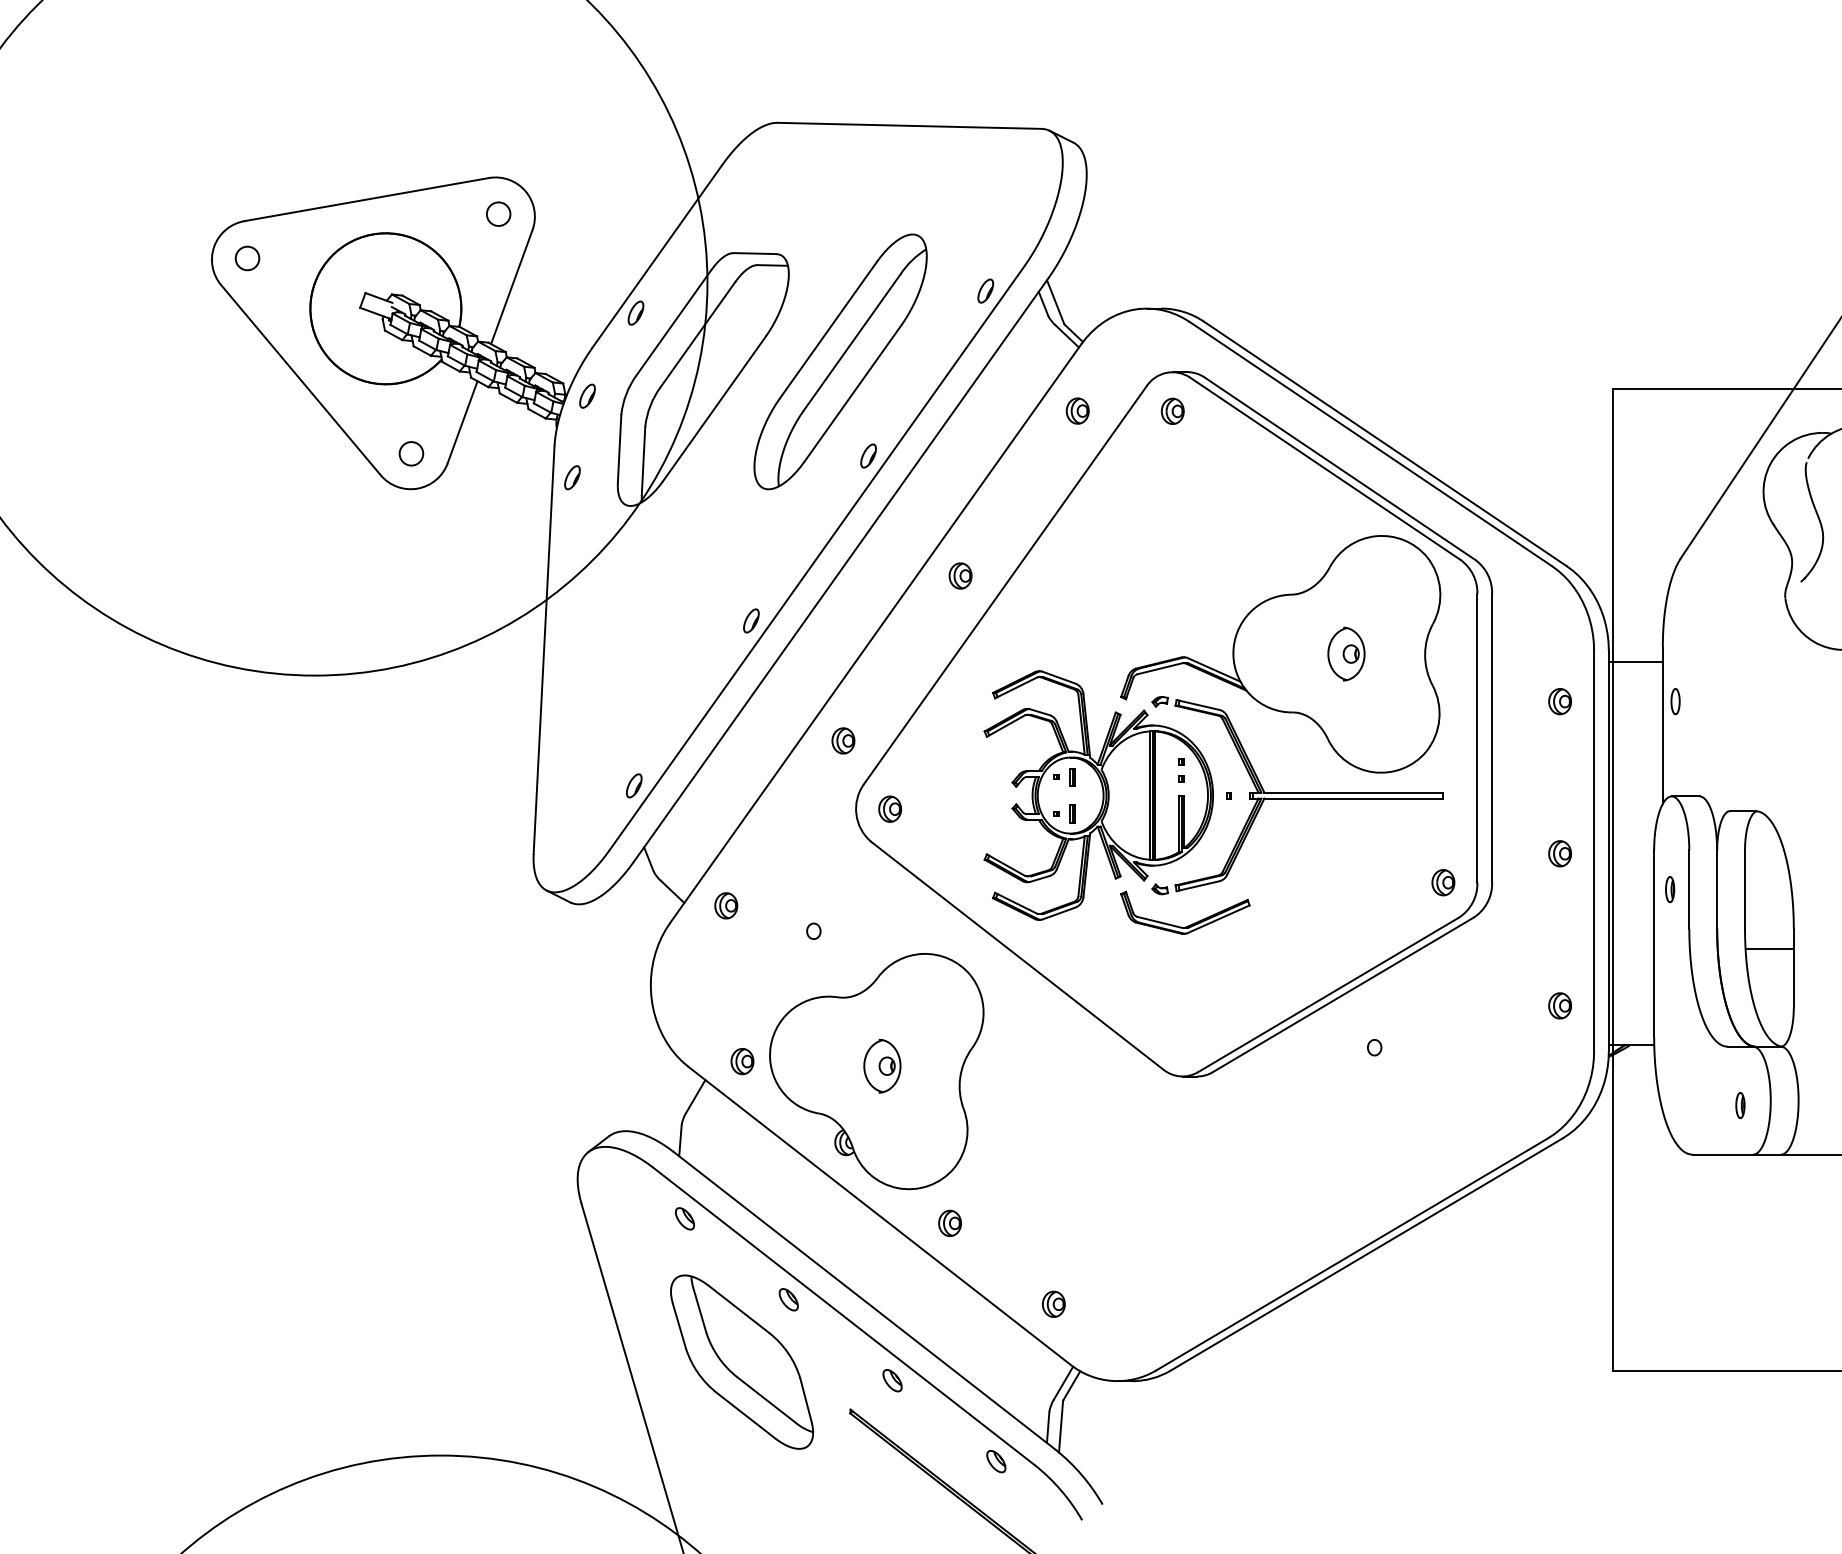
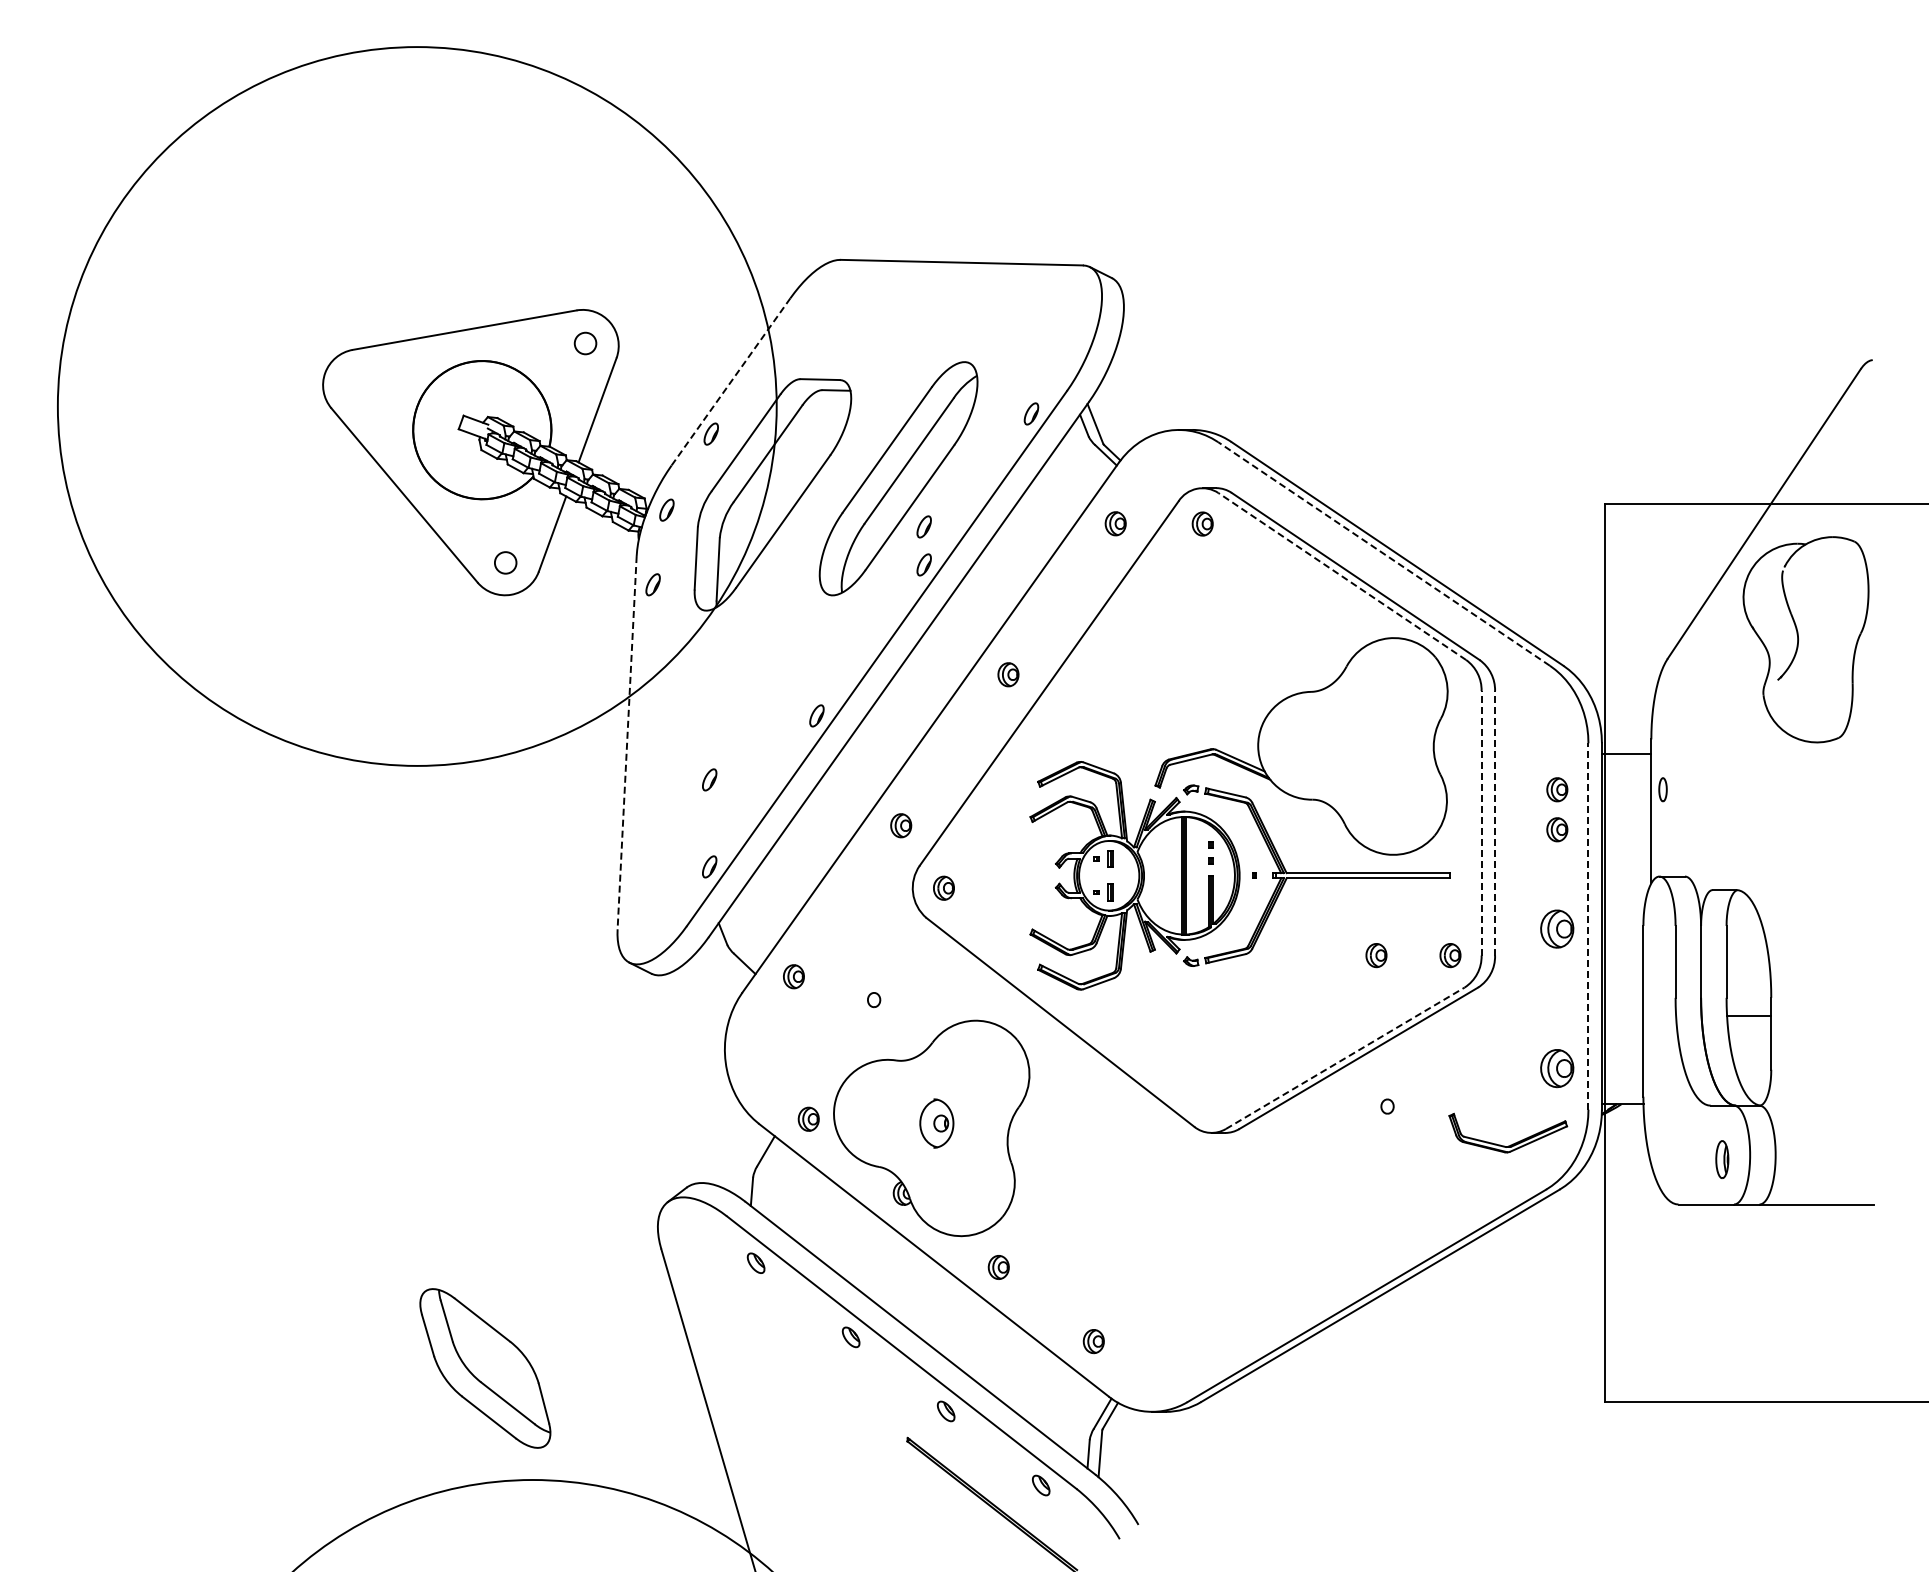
line: (658, 255) -> (731, 381), solid -> dashed
circle: (247, 257) -> (355, 383), removed
part: (867, 414) -> (923, 526), added
line: (1371, 443) -> (1384, 553), solid -> dashed
line: (1324, 468) -> (1341, 576), solid -> dashed
line: (544, 649) -> (627, 742), solid -> dashed
part: (1346, 654) -> (1361, 746), removed
part: (634, 690) -> (709, 779), added
line: (1477, 737) -> (1481, 822), solid -> dashed
line: (1492, 737) -> (1495, 822), solid -> dashed
part: (1560, 745) -> (1557, 829), added
line: (1594, 850) -> (1588, 926), solid -> dashed
part: (1560, 853) -> (1557, 928), size x1.6
part: (1362, 882) -> (1376, 955), added
part: (1669, 889) -> (1657, 961), removed
part: (1190, 924) -> (1512, 1143), moved
line: (1328, 995) -> (1345, 1058), solid -> dashed
part: (1560, 1004) -> (1557, 1067), size x1.6
part: (1740, 1105) -> (1722, 1159), size x1.6
part: (742, 1362) -> (485, 1368), moved

